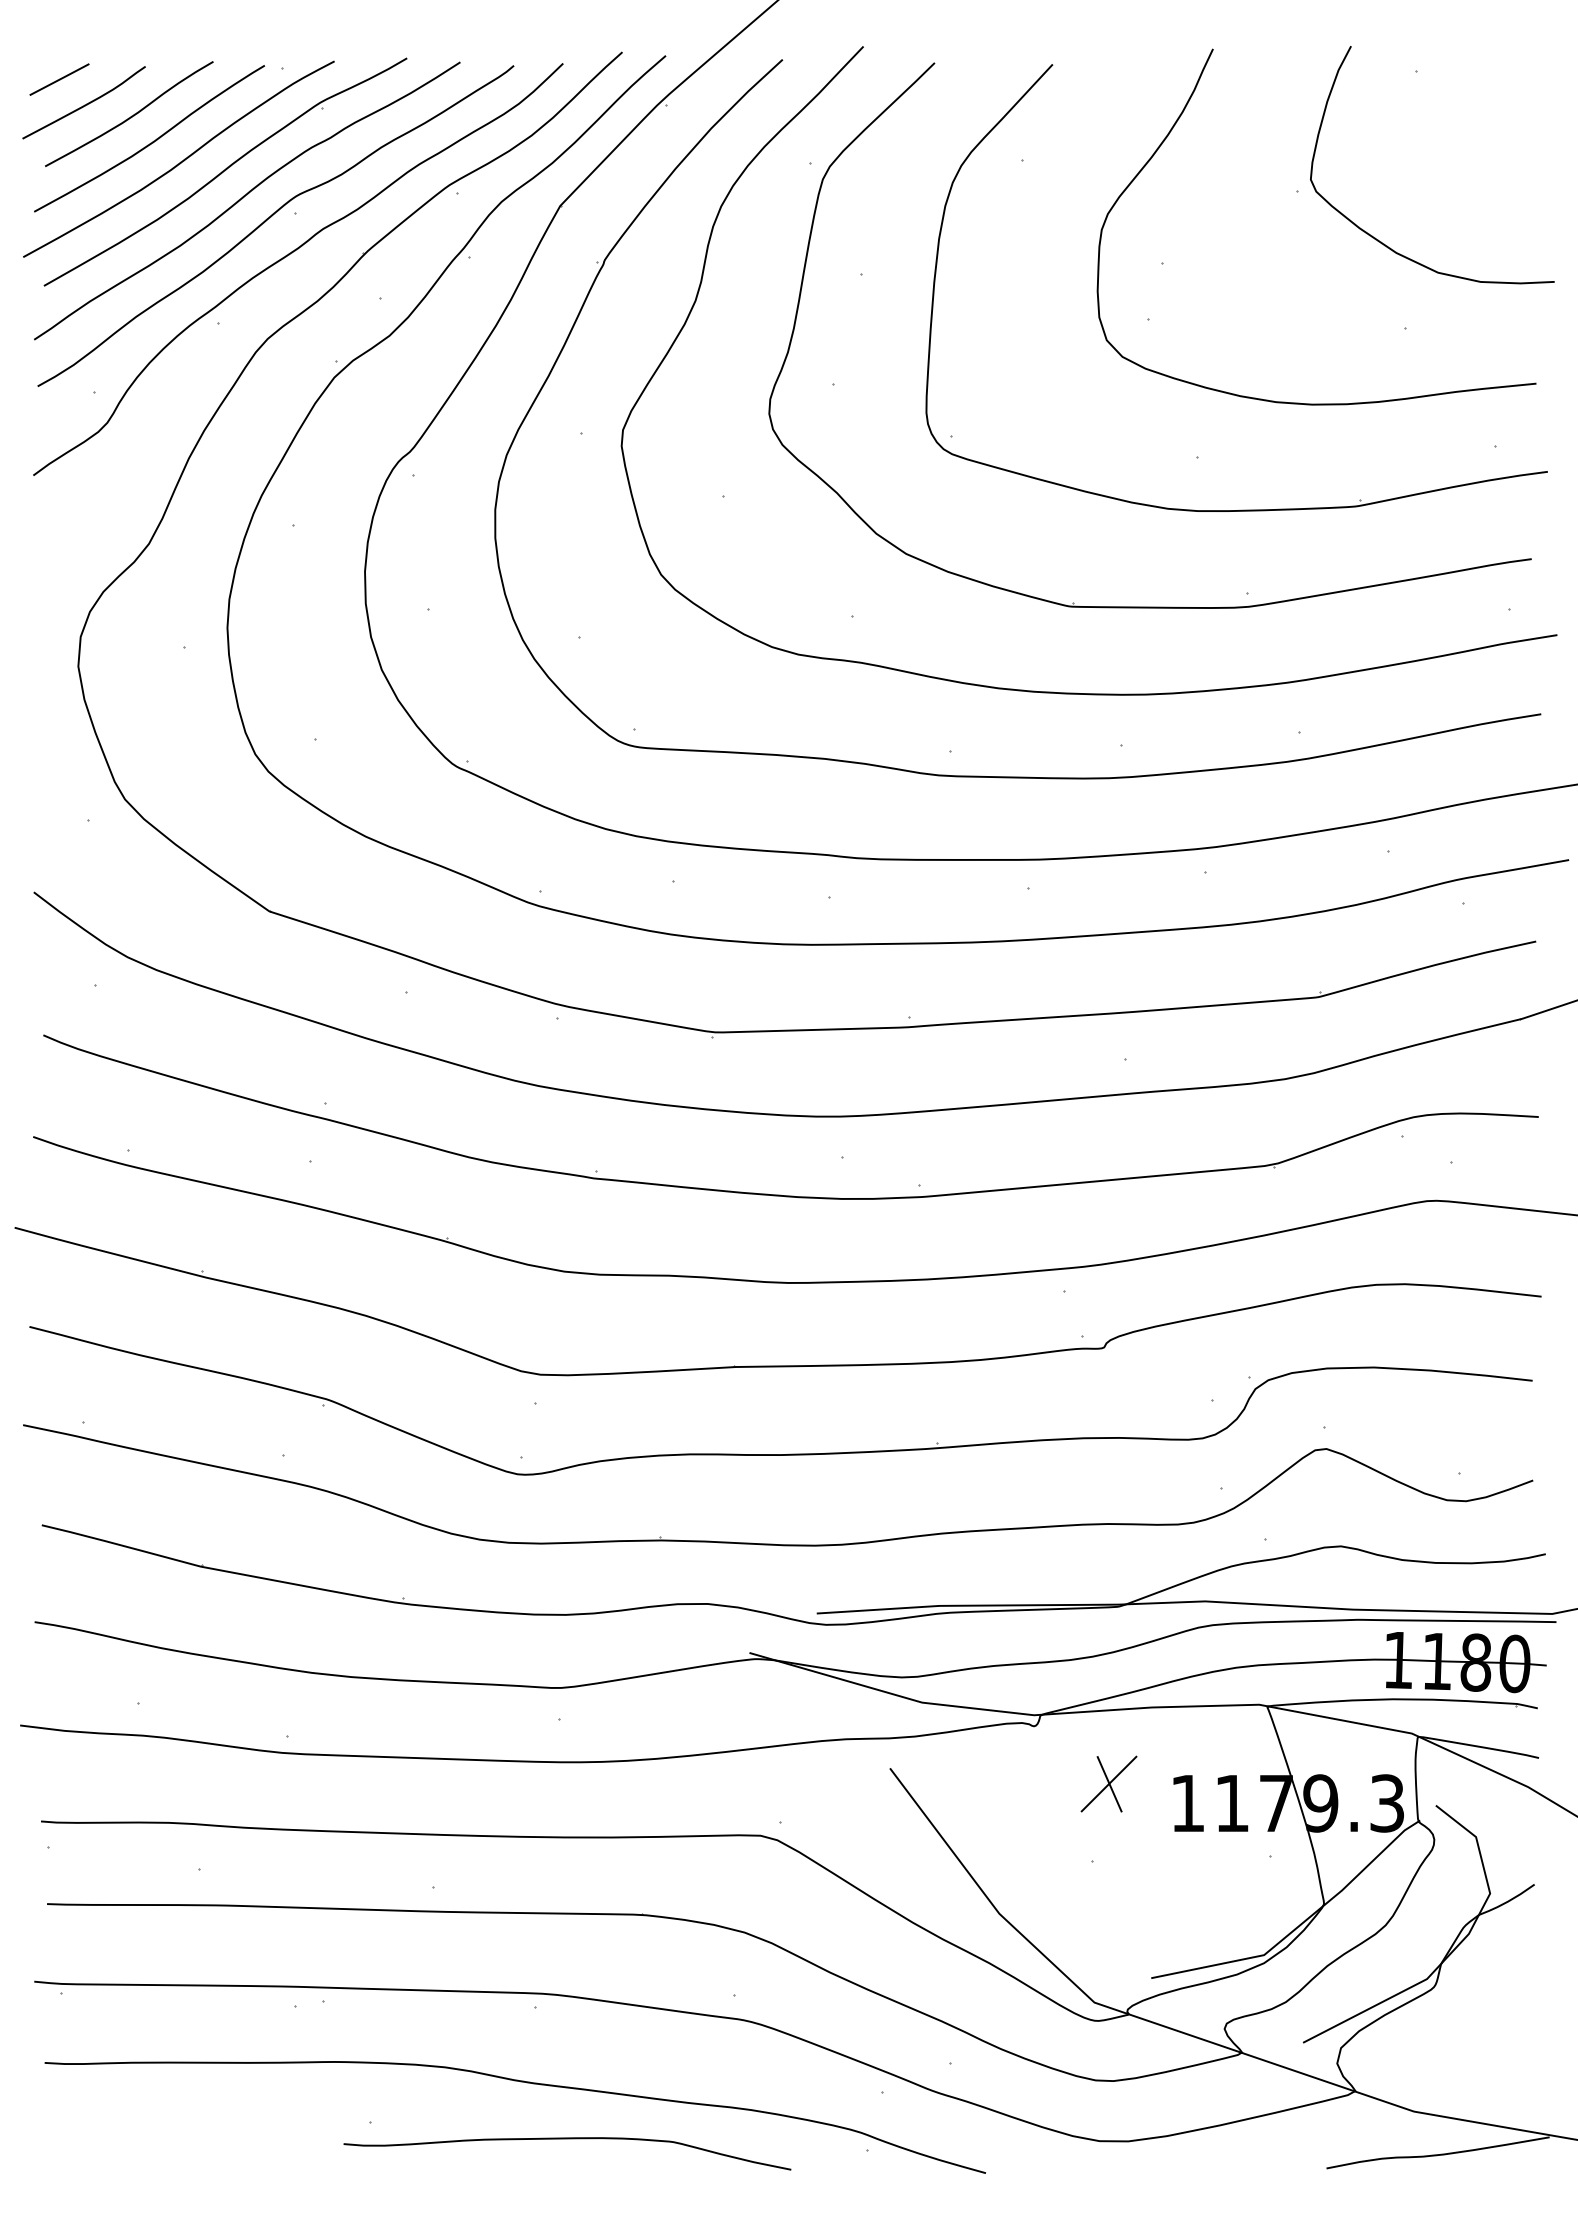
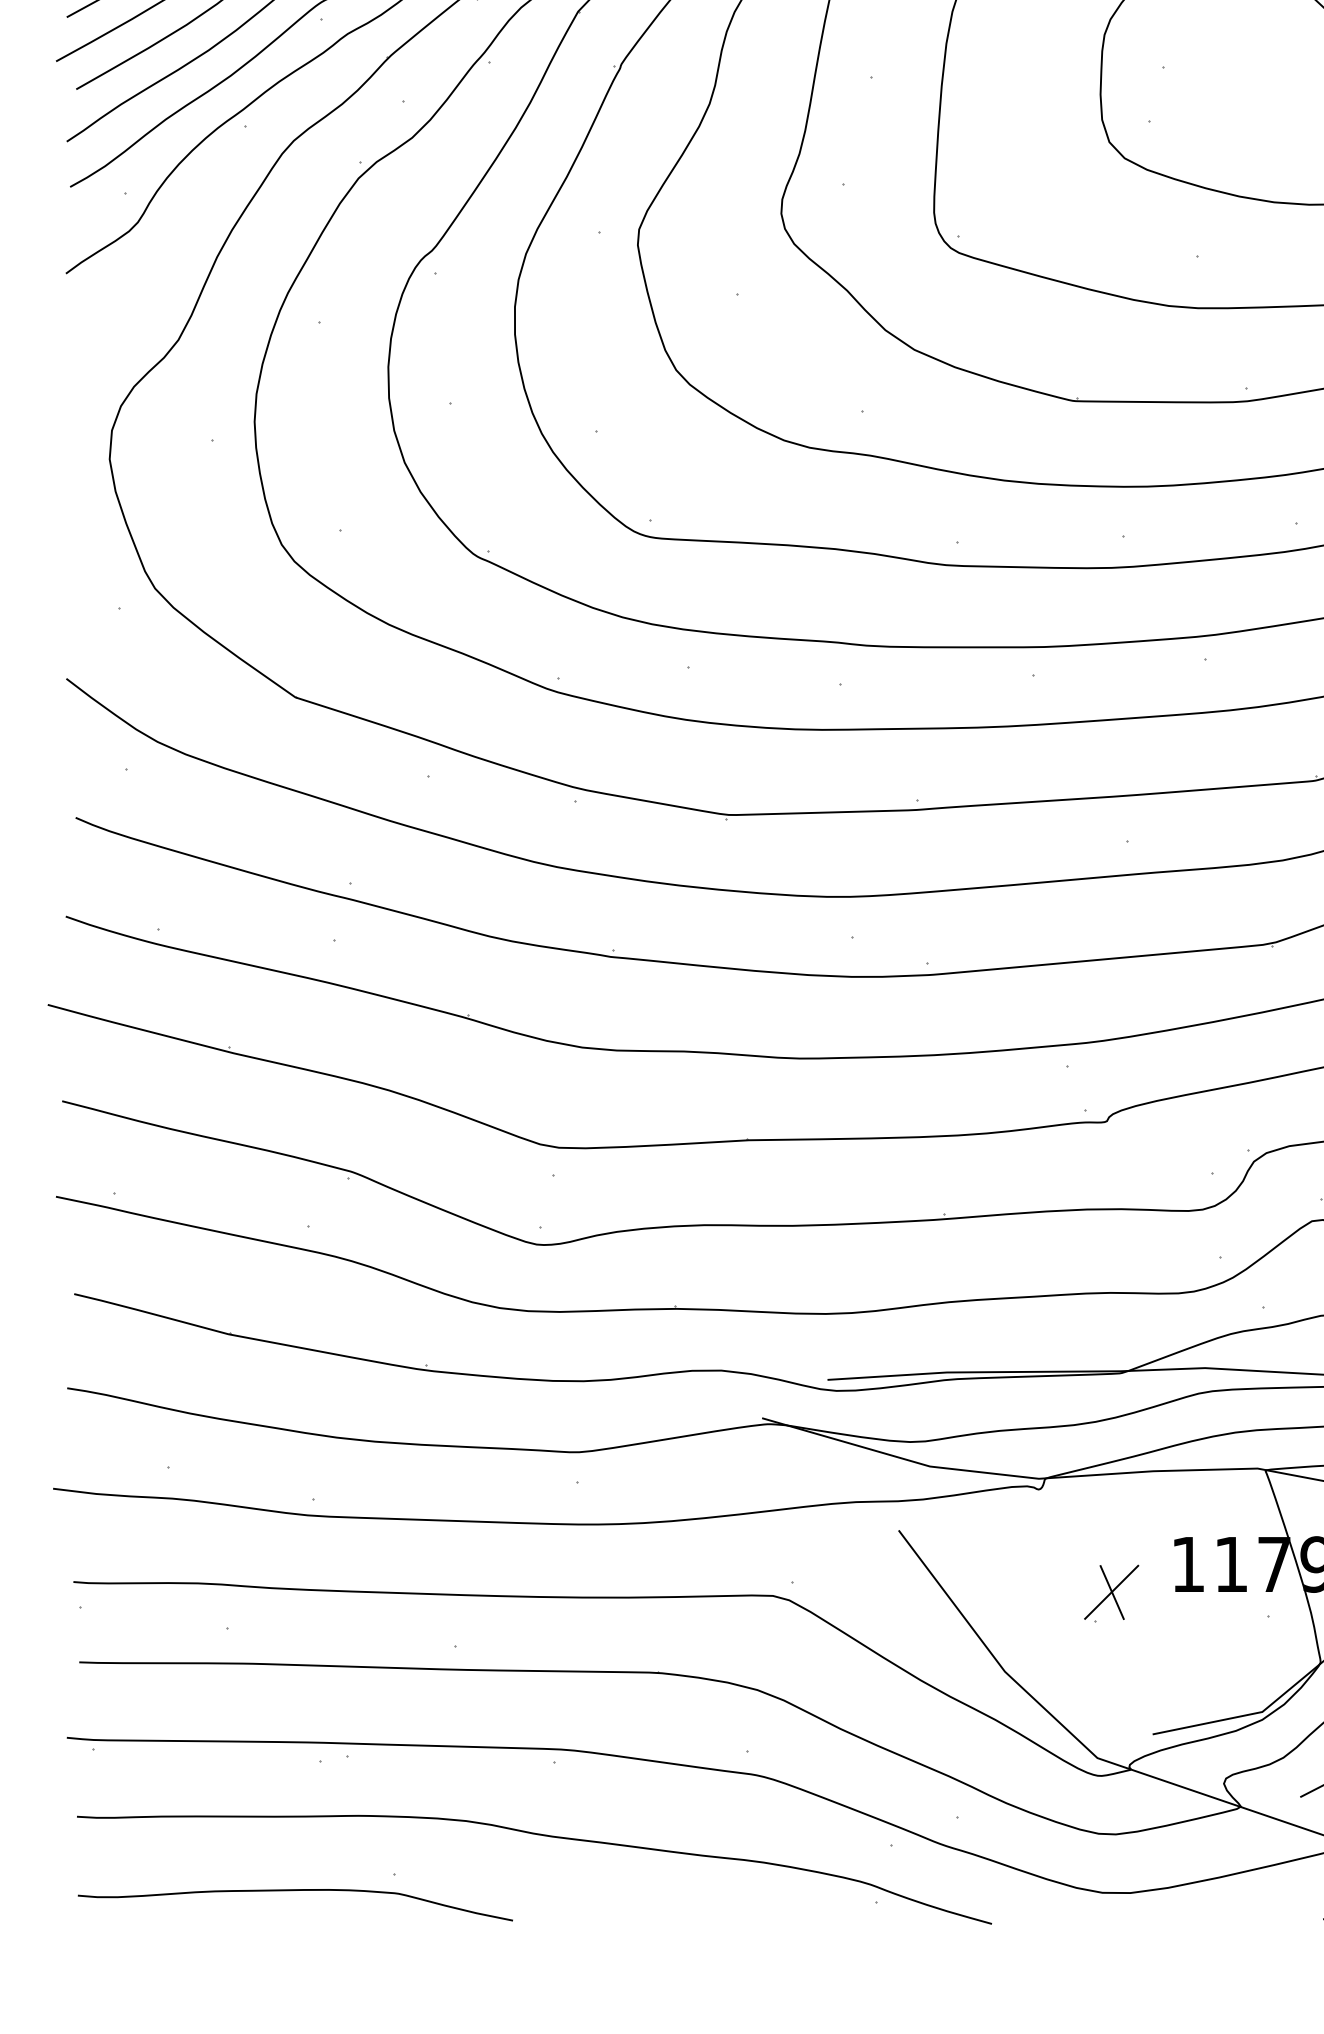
part: (1108, 1783) -> (1111, 1591), moved
curve: (567, 2139) -> (295, 1891), moved

